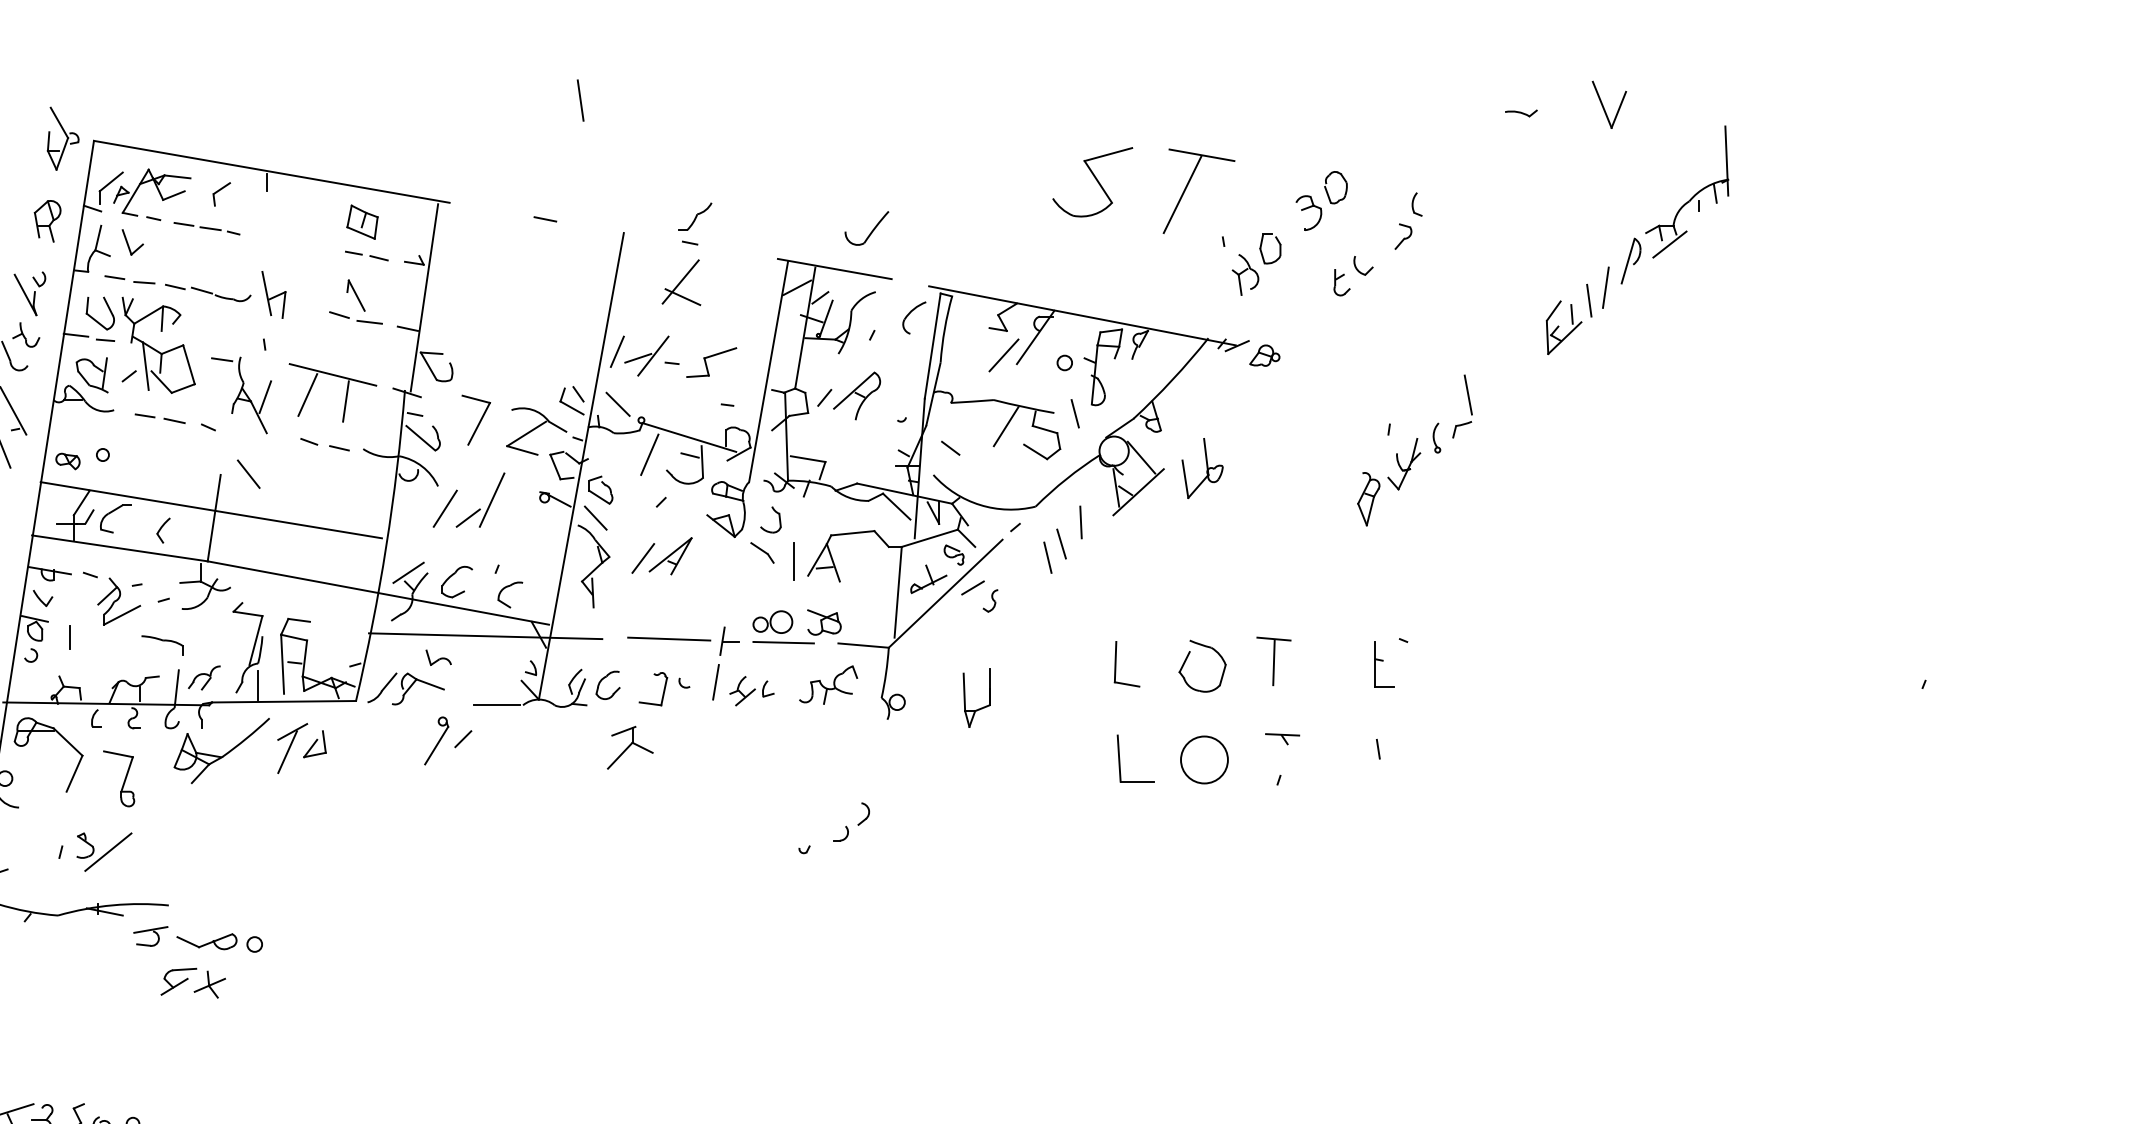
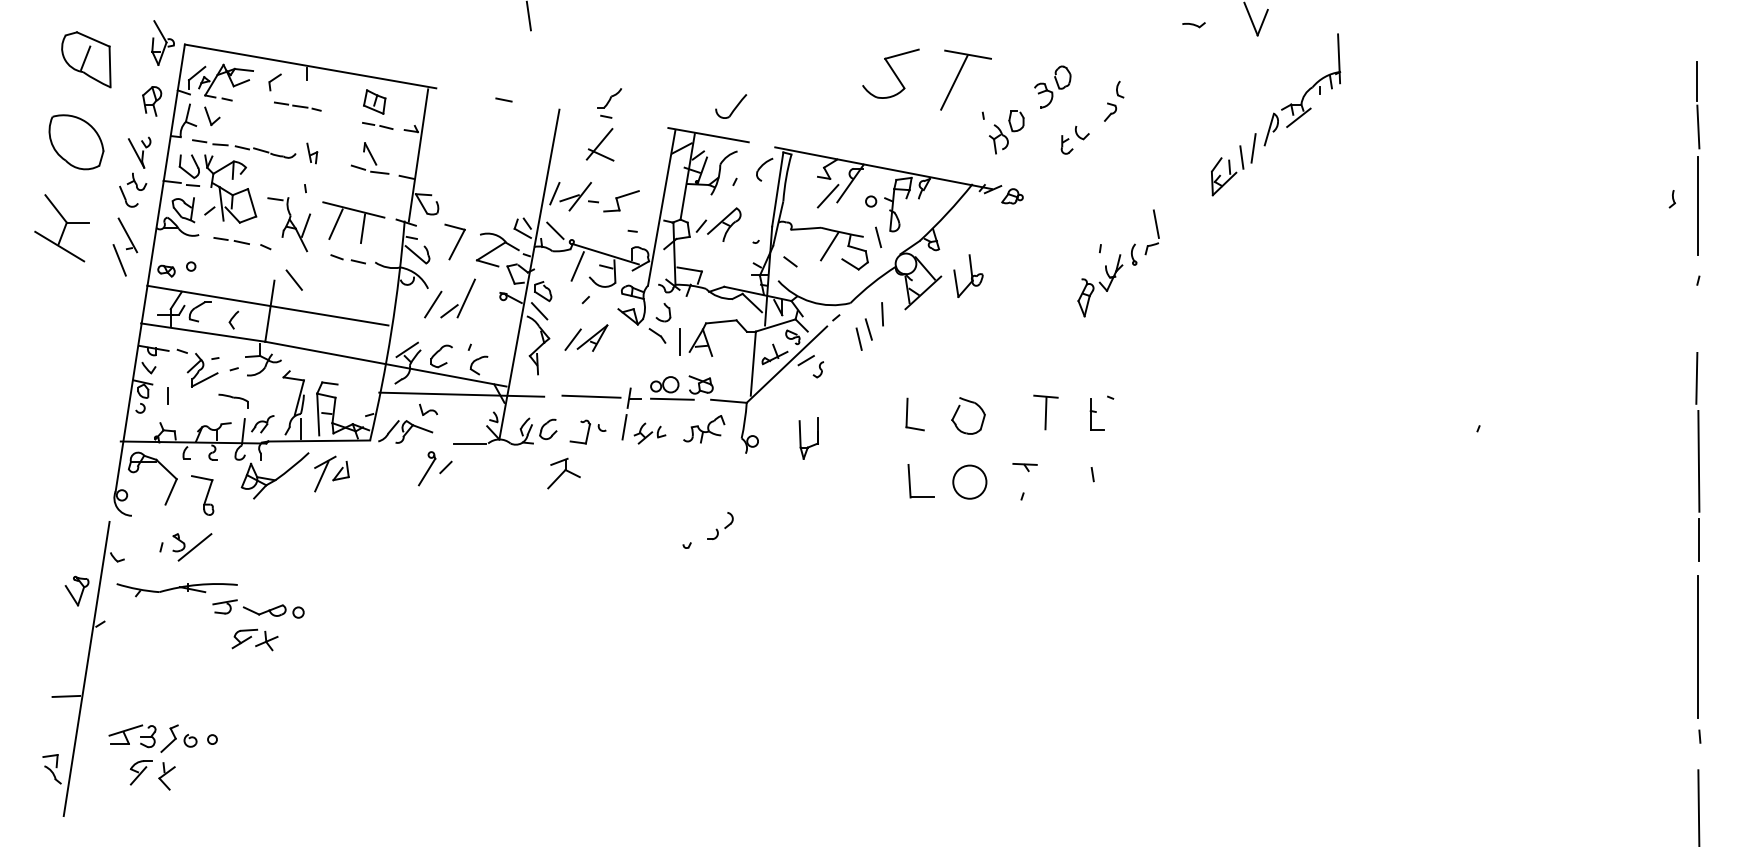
part: (206, 228) -> (297, 106), moved
part: (274, 295) -> (312, 153), size x0.6
part: (1273, 661) -> (1045, 412), moved

